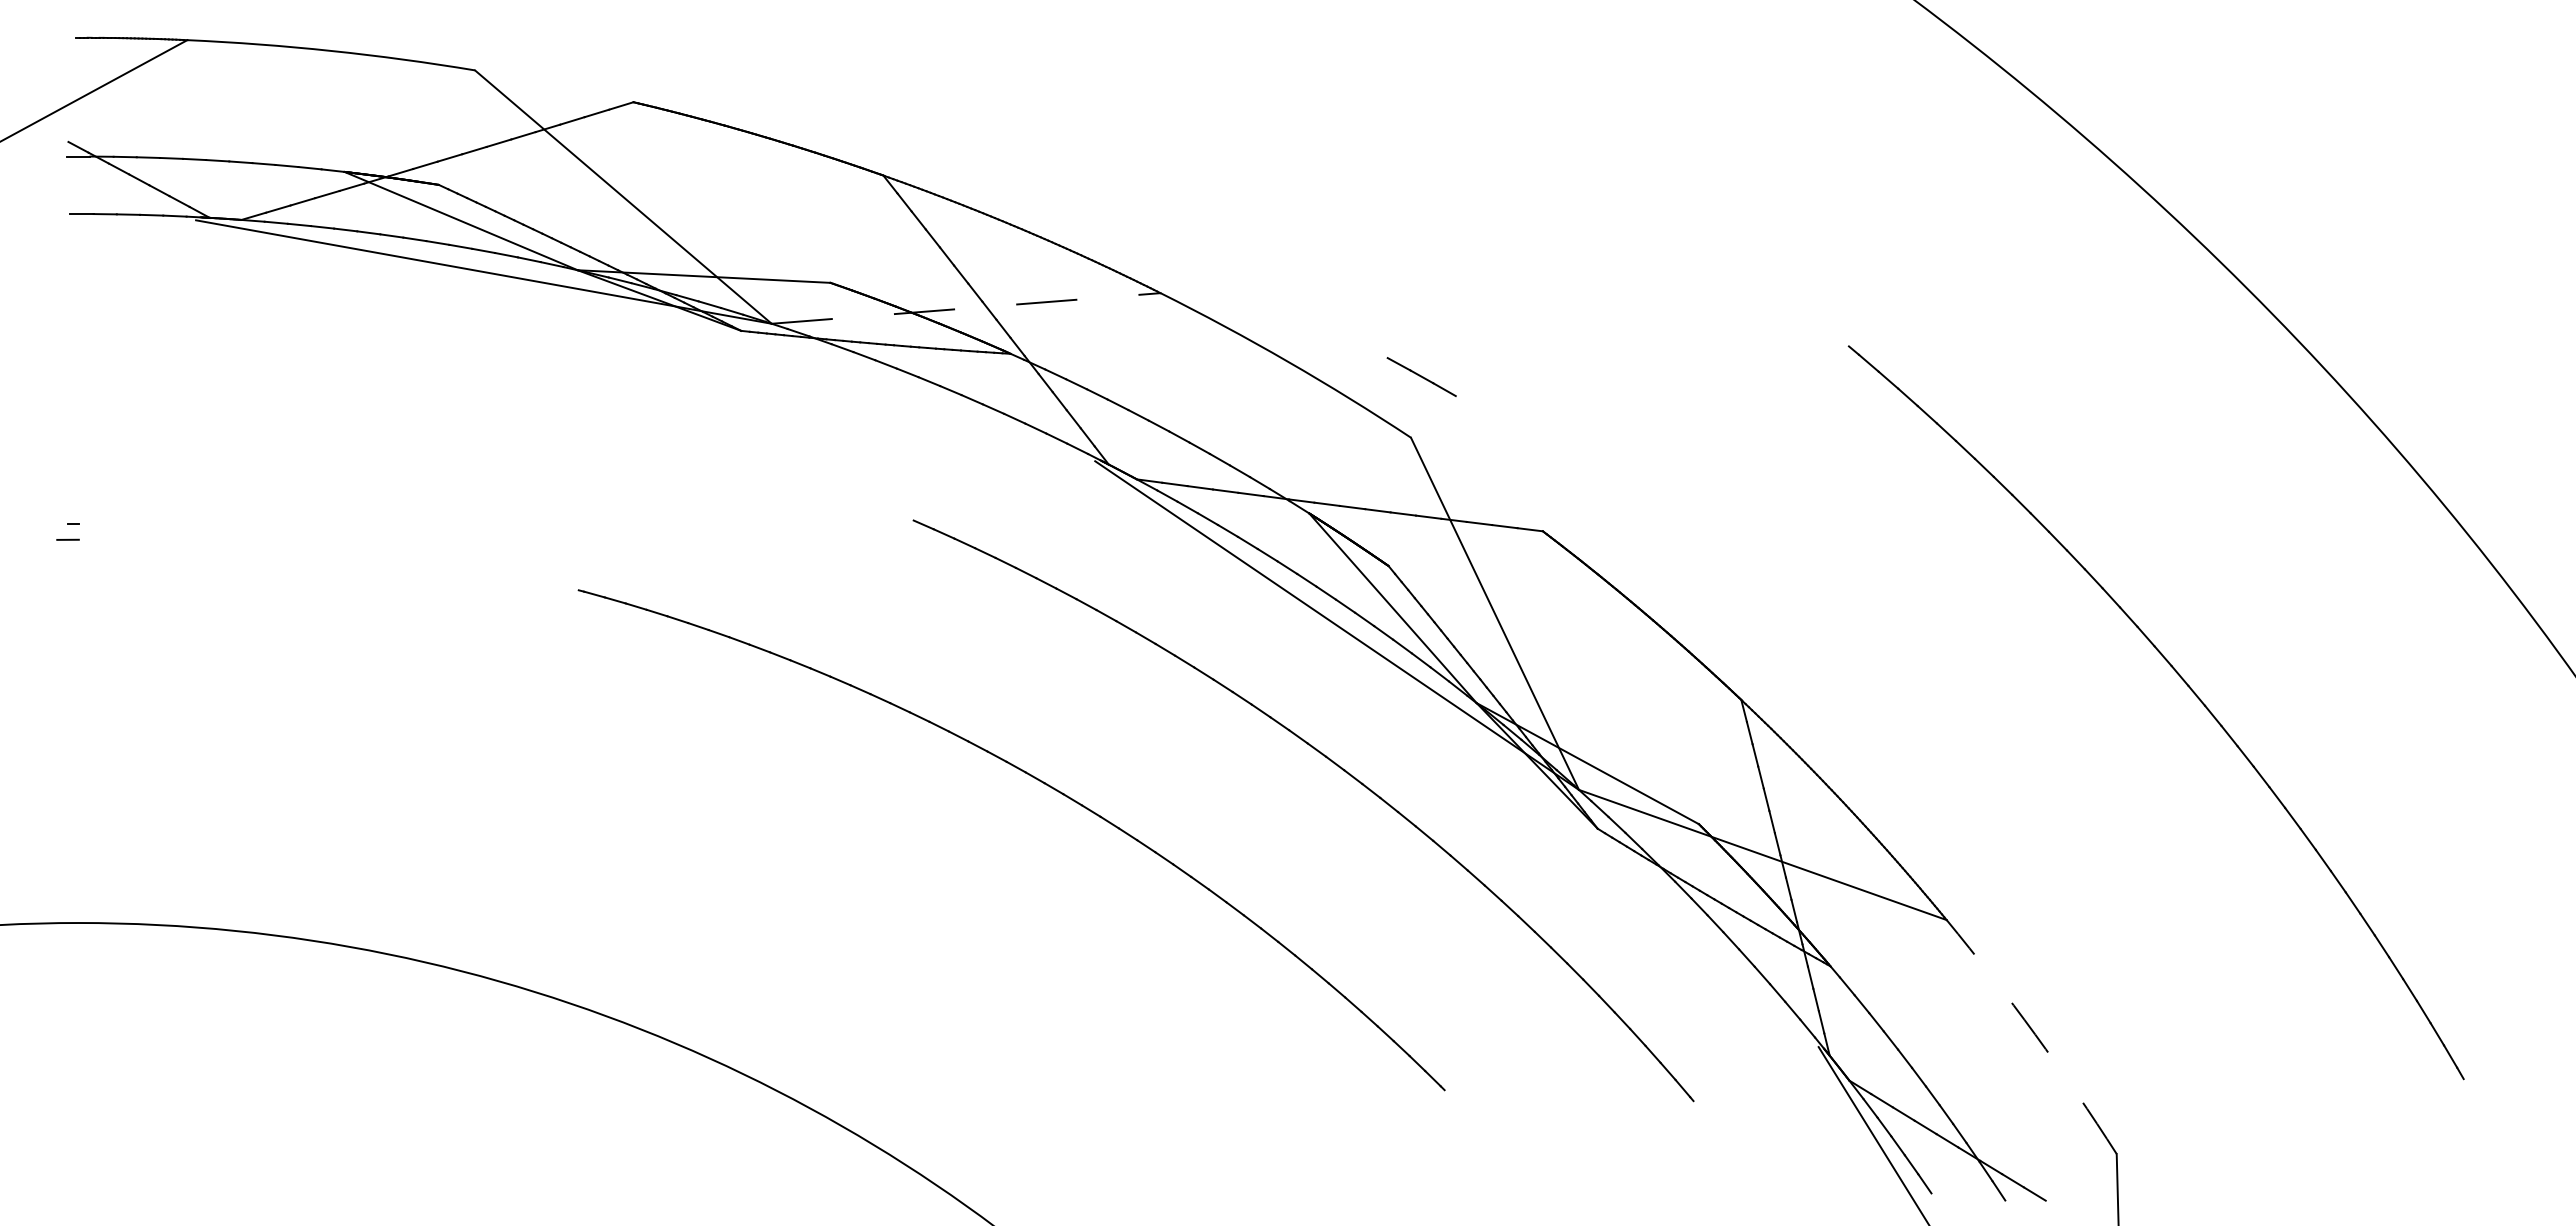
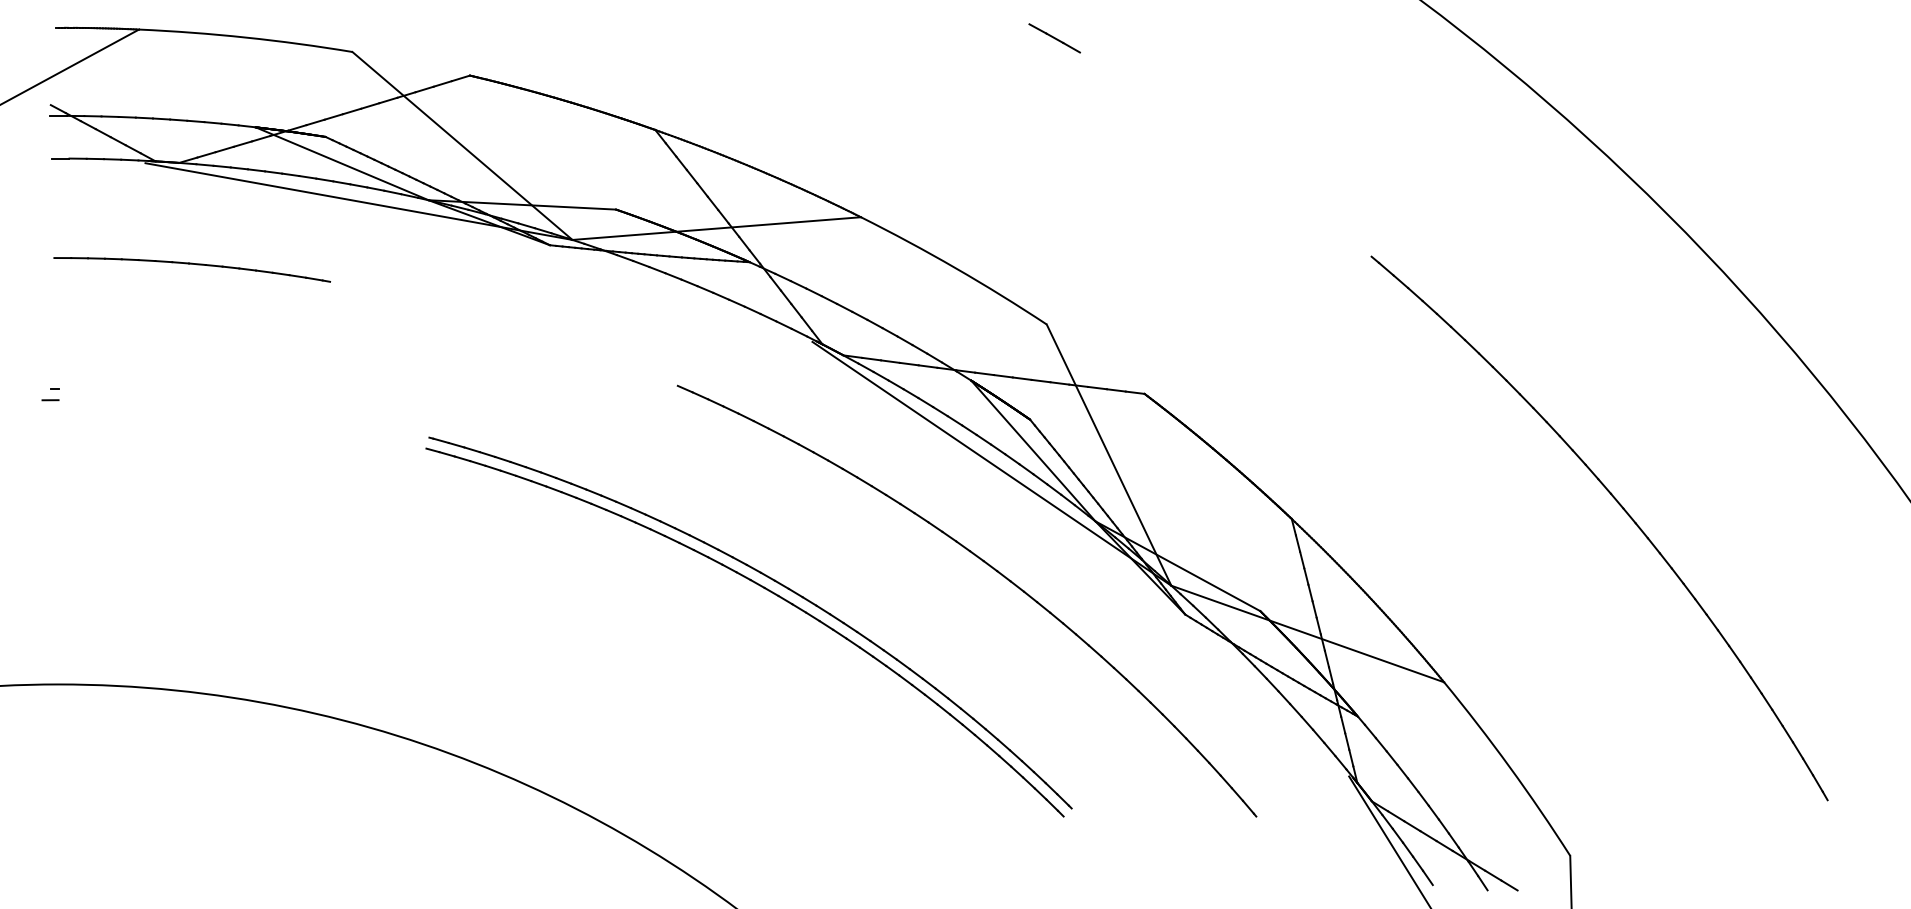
line: (966, 308) -> (717, 228), dashed -> solid
part: (258, 356) -> (191, 264), added
line: (1421, 376) -> (1054, 37), moved
part: (1034, 796) -> (767, 590), added
arc: (2035, 1034) -> (1509, 767), dashed -> solid

